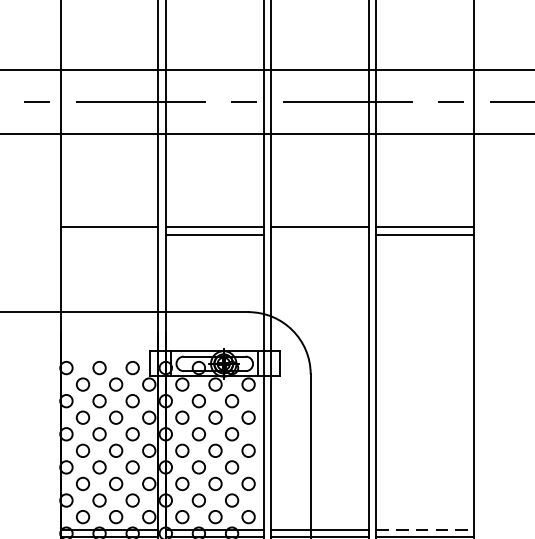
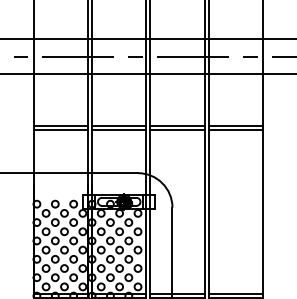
line: (108, 235) -> (60, 130), added
line: (319, 235) -> (177, 130), added
line: (426, 528) -> (236, 293), dashed -> solid

